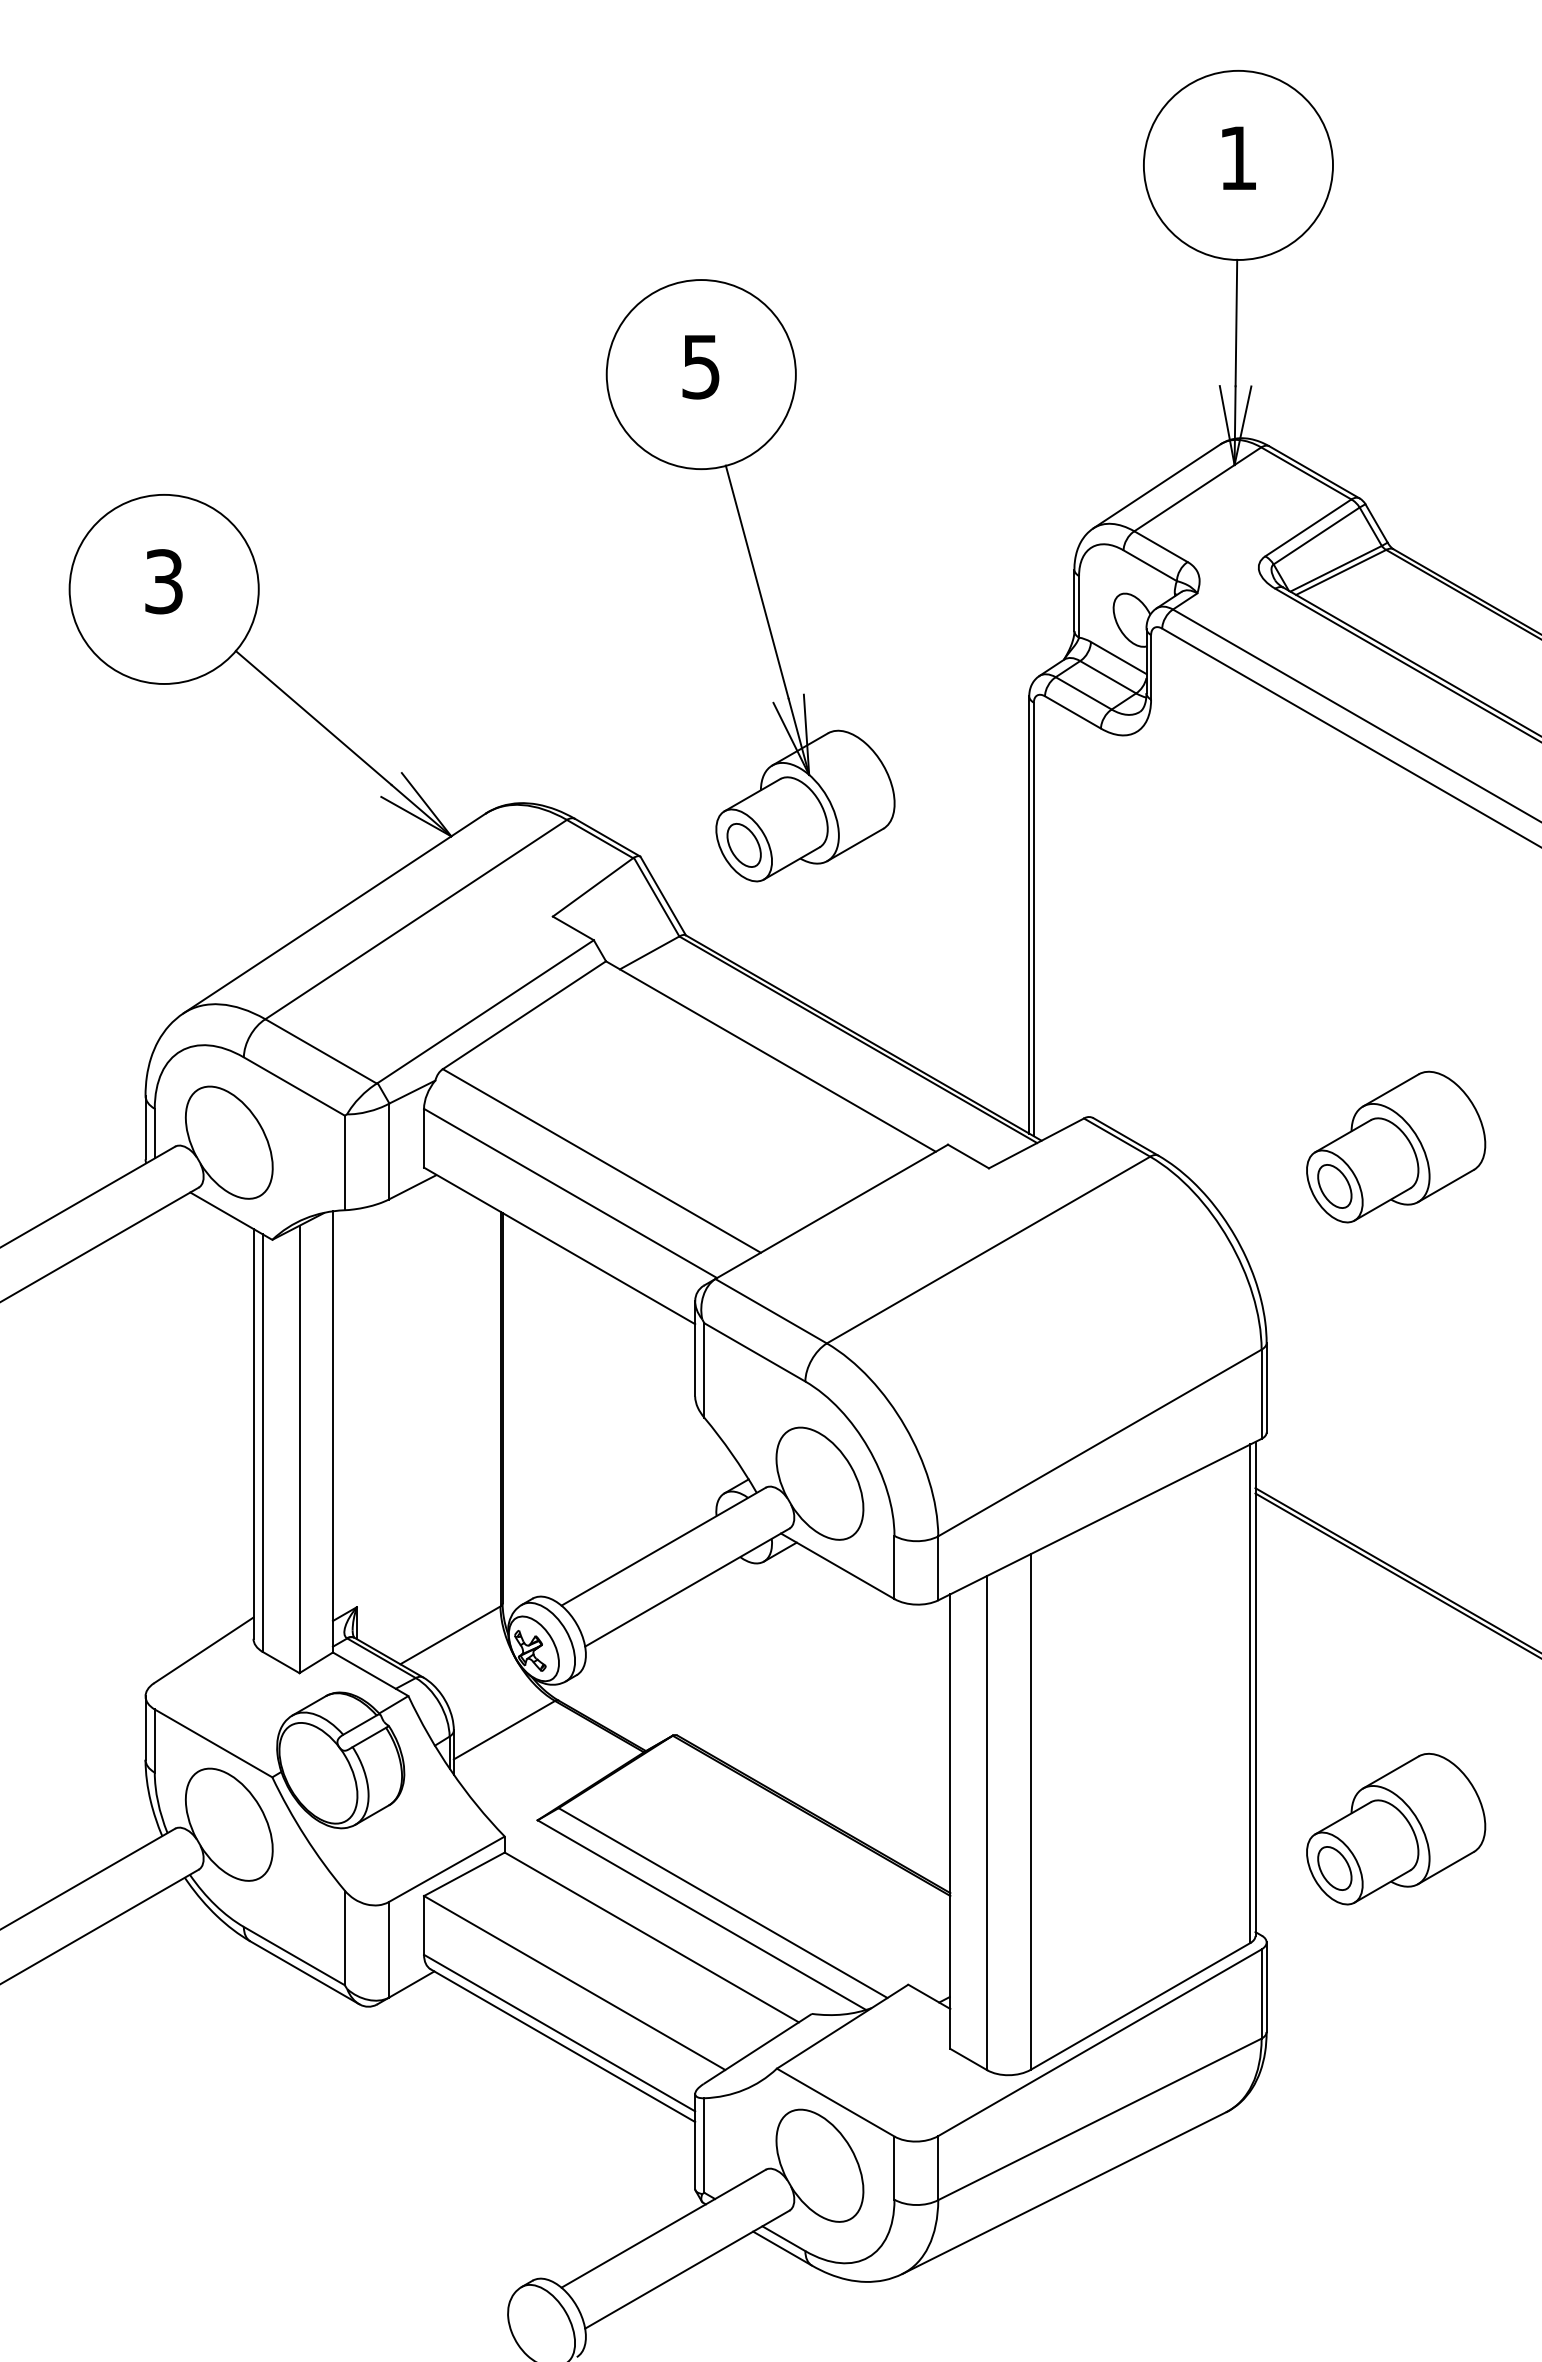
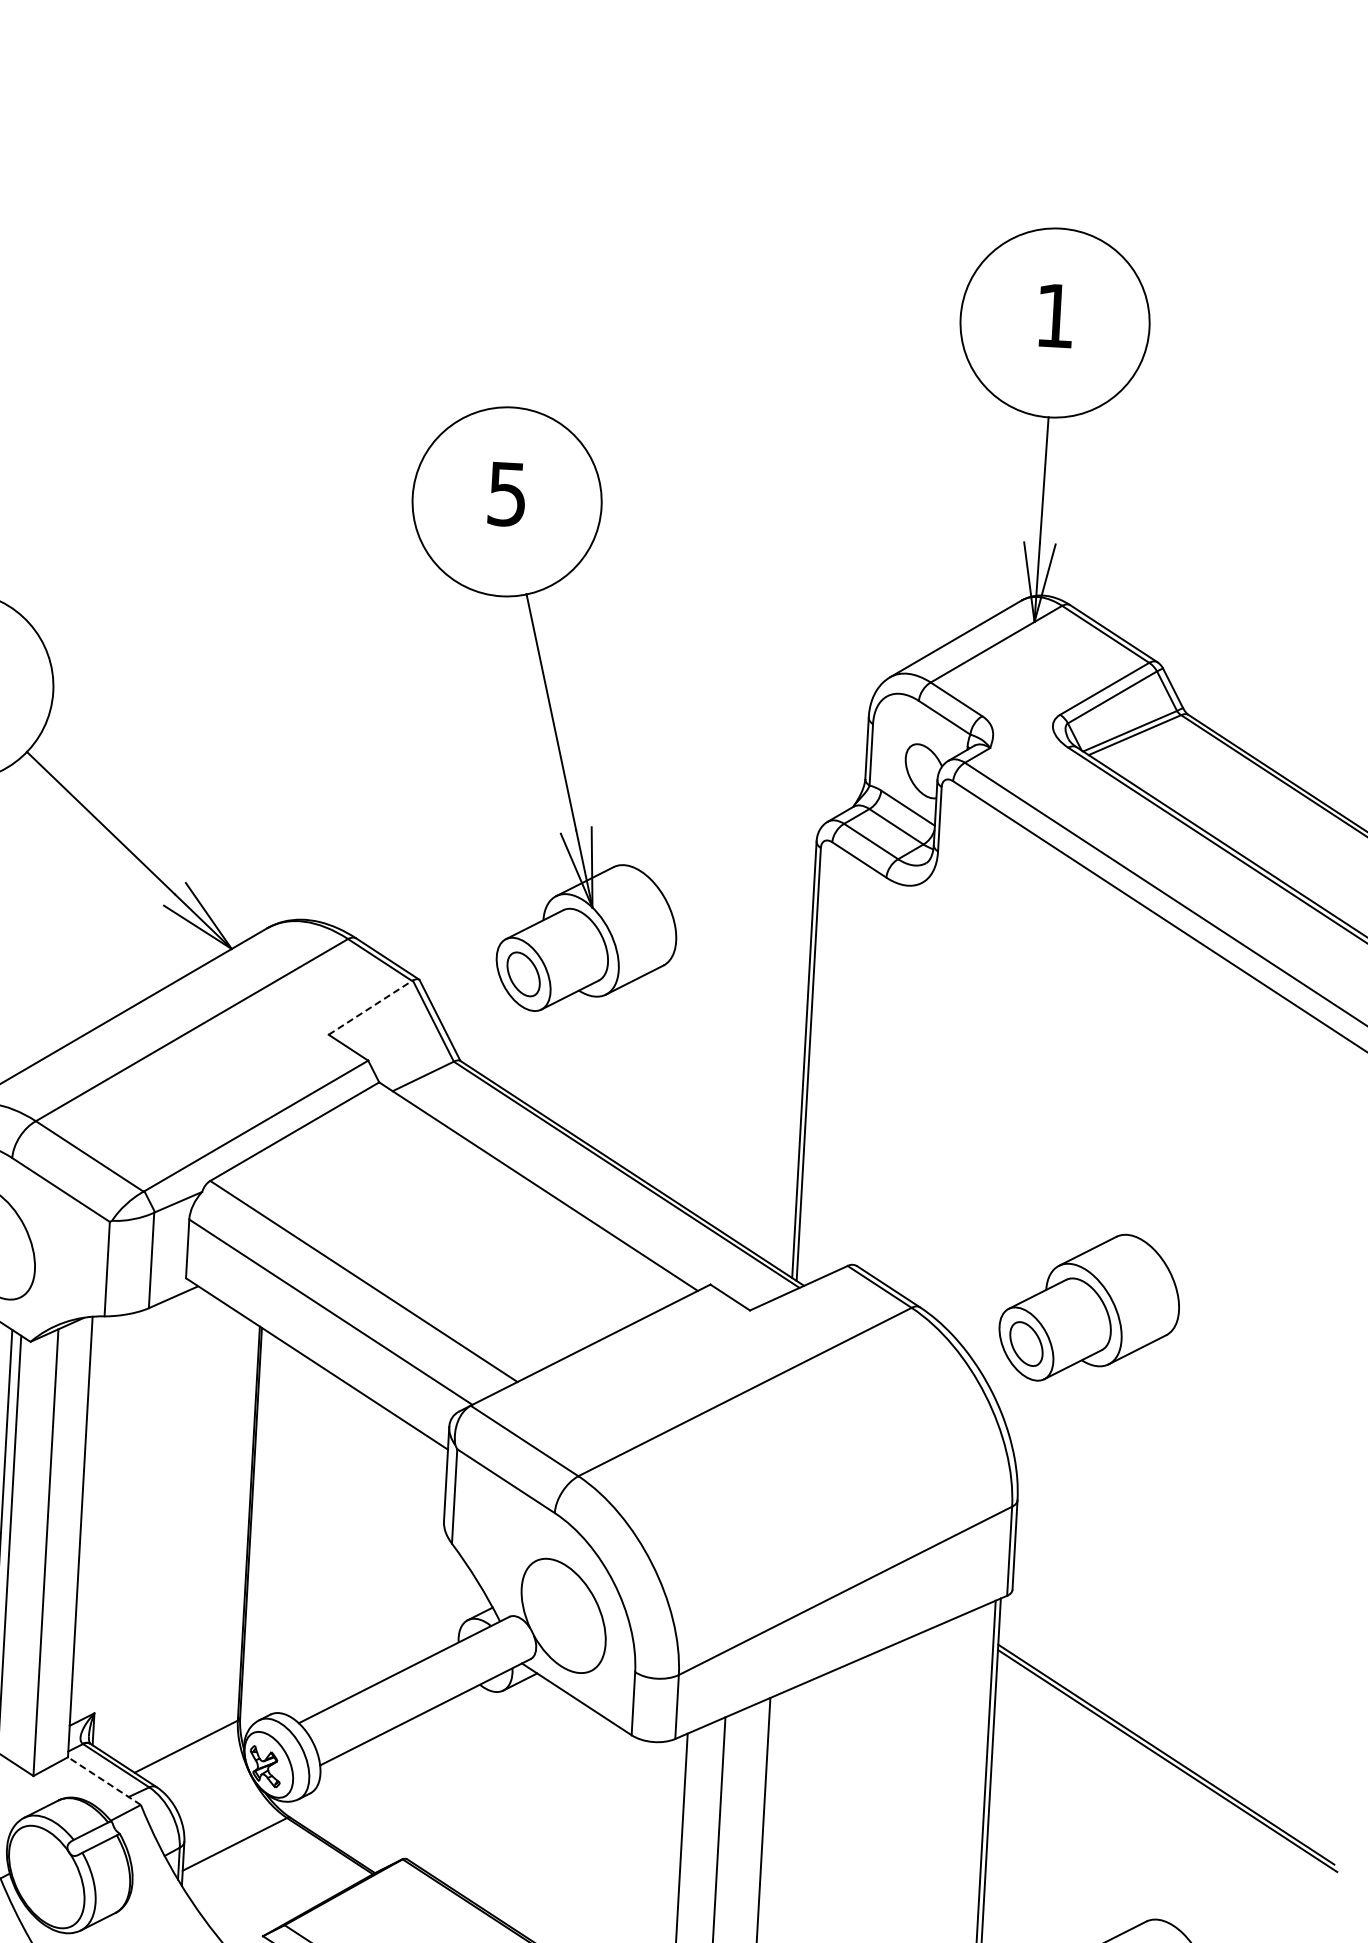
line: (593, 887) -> (370, 1007), solid -> dashed
part: (1396, 1146) -> (1090, 1307), moved
line: (370, 1674) -> (104, 1781), solid -> dashed

